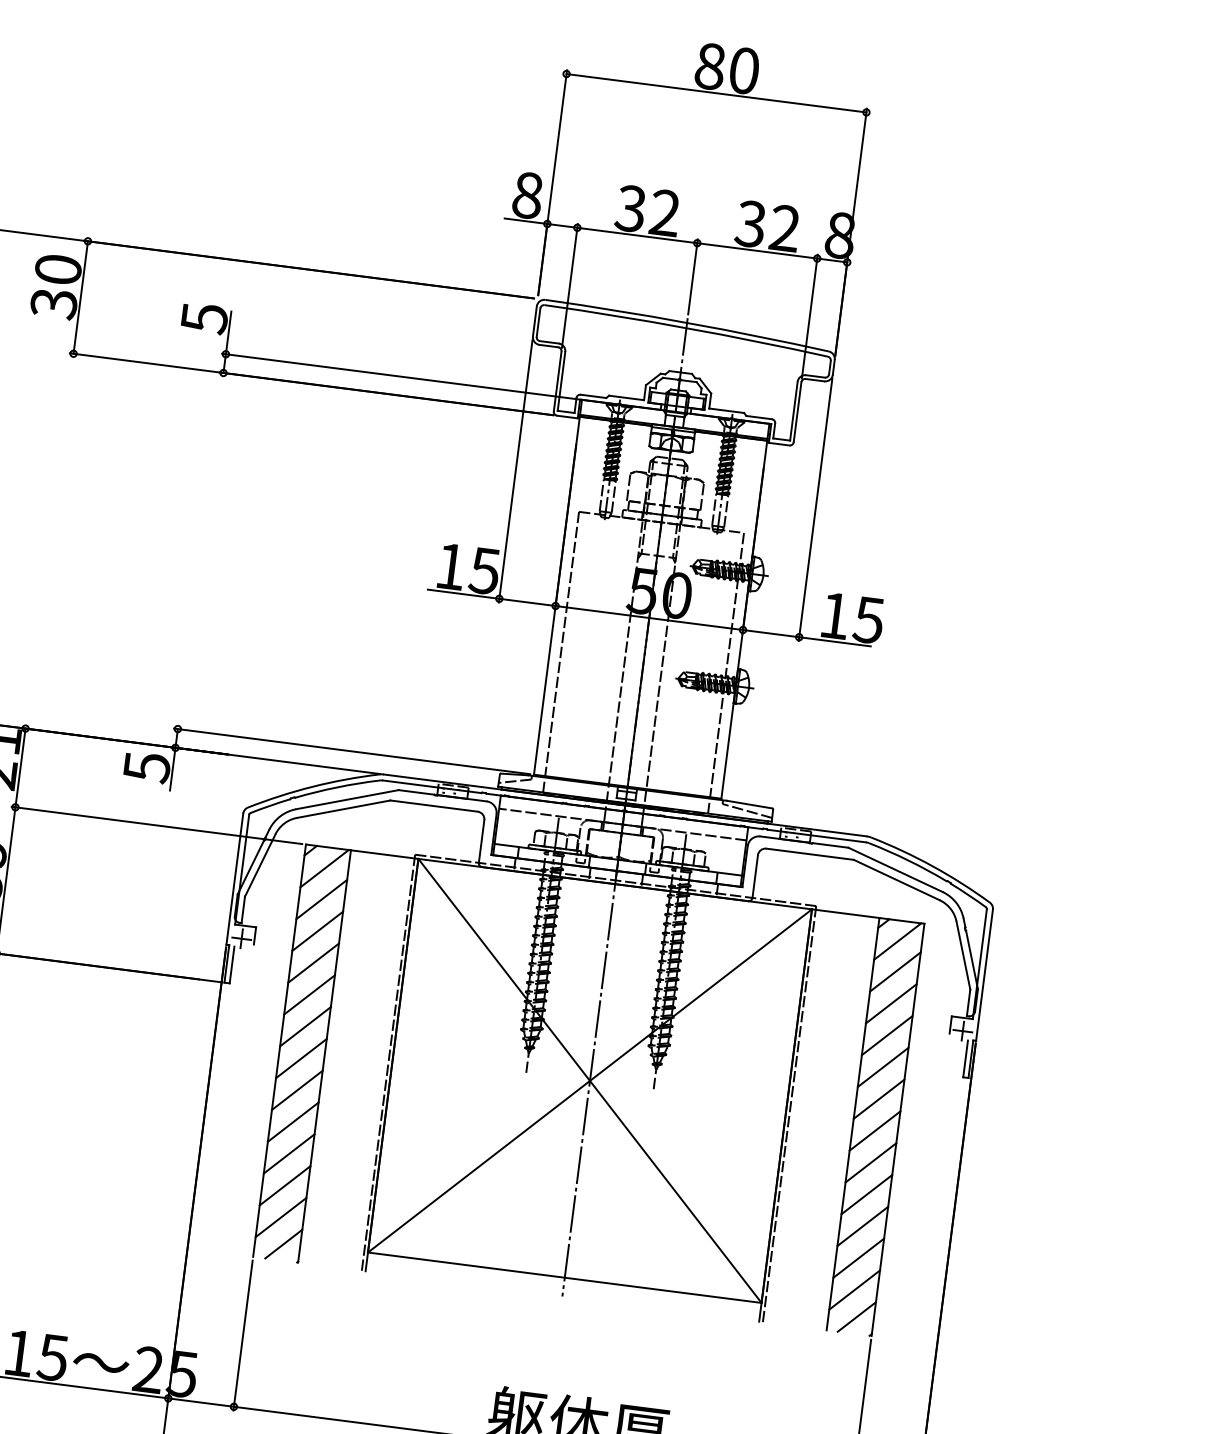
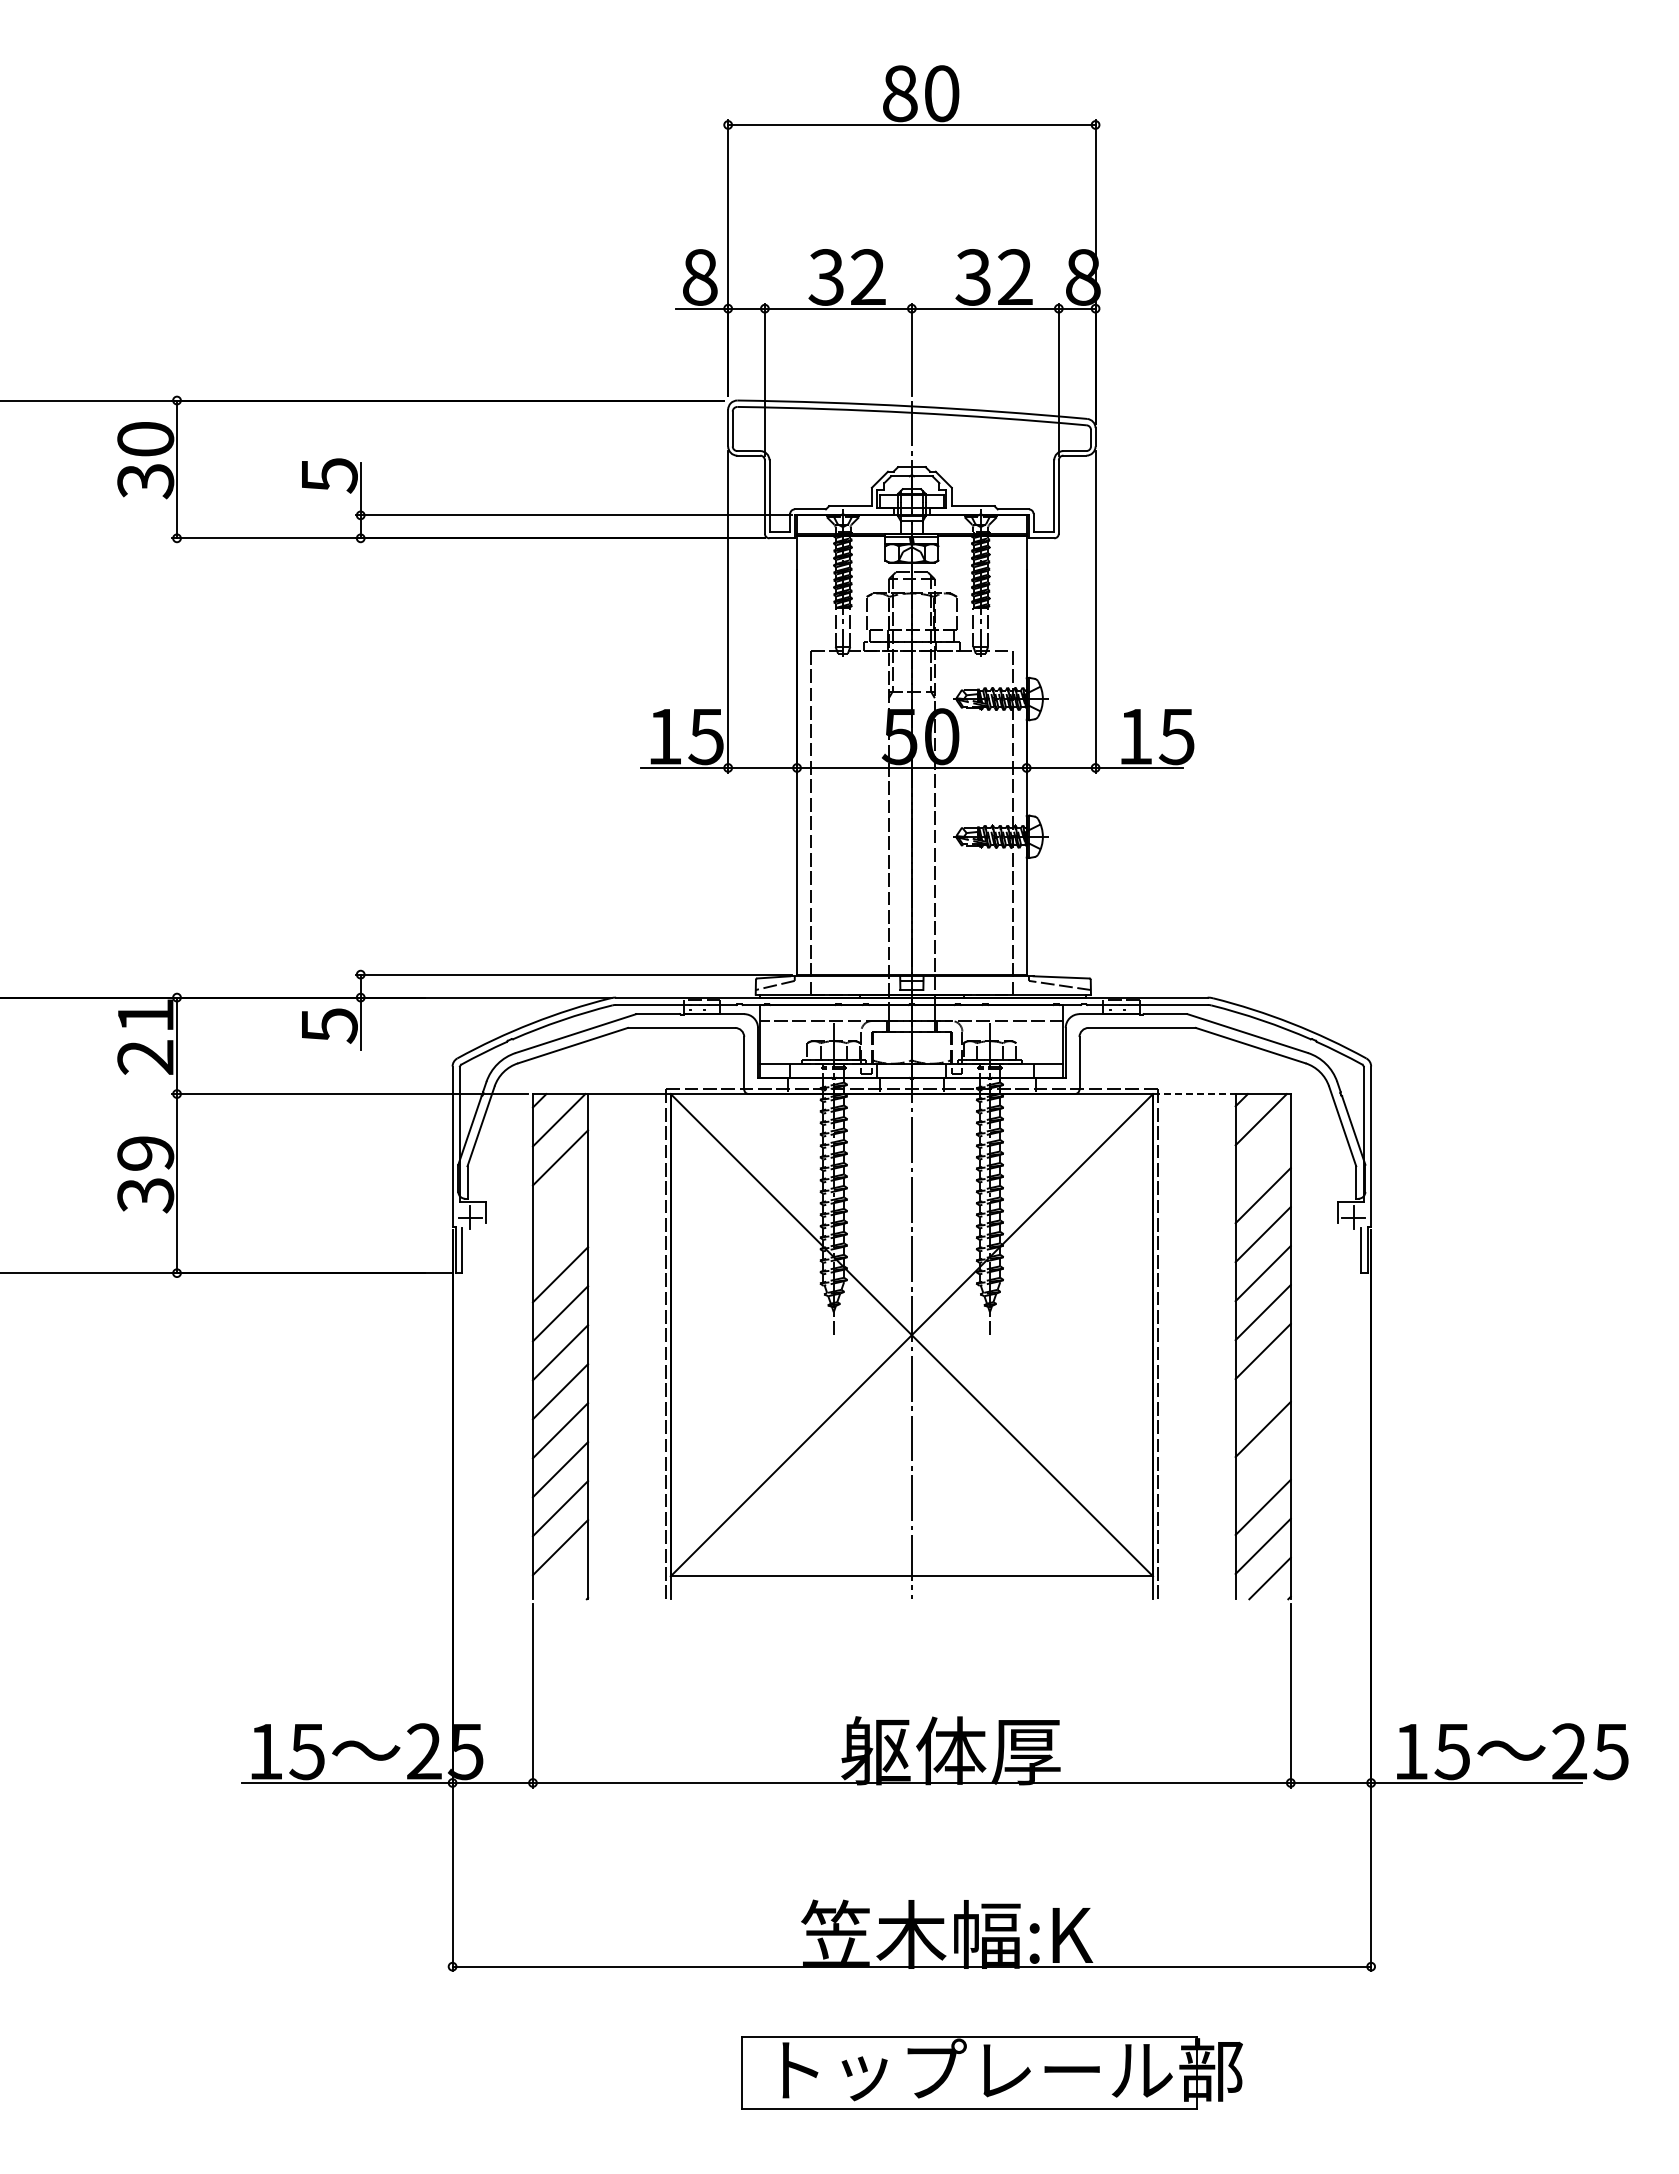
line: (845, 914) -> (1194, 1094), solid -> dashed
line: (317, 931) -> (560, 1196), removed
line: (313, 962) -> (560, 1235), removed
line: (894, 971) -> (1262, 1156), removed
line: (870, 1162) -> (1262, 1390), removed
line: (862, 1226) -> (1262, 1468), removed
line: (283, 1244) -> (567, 1579), removed

